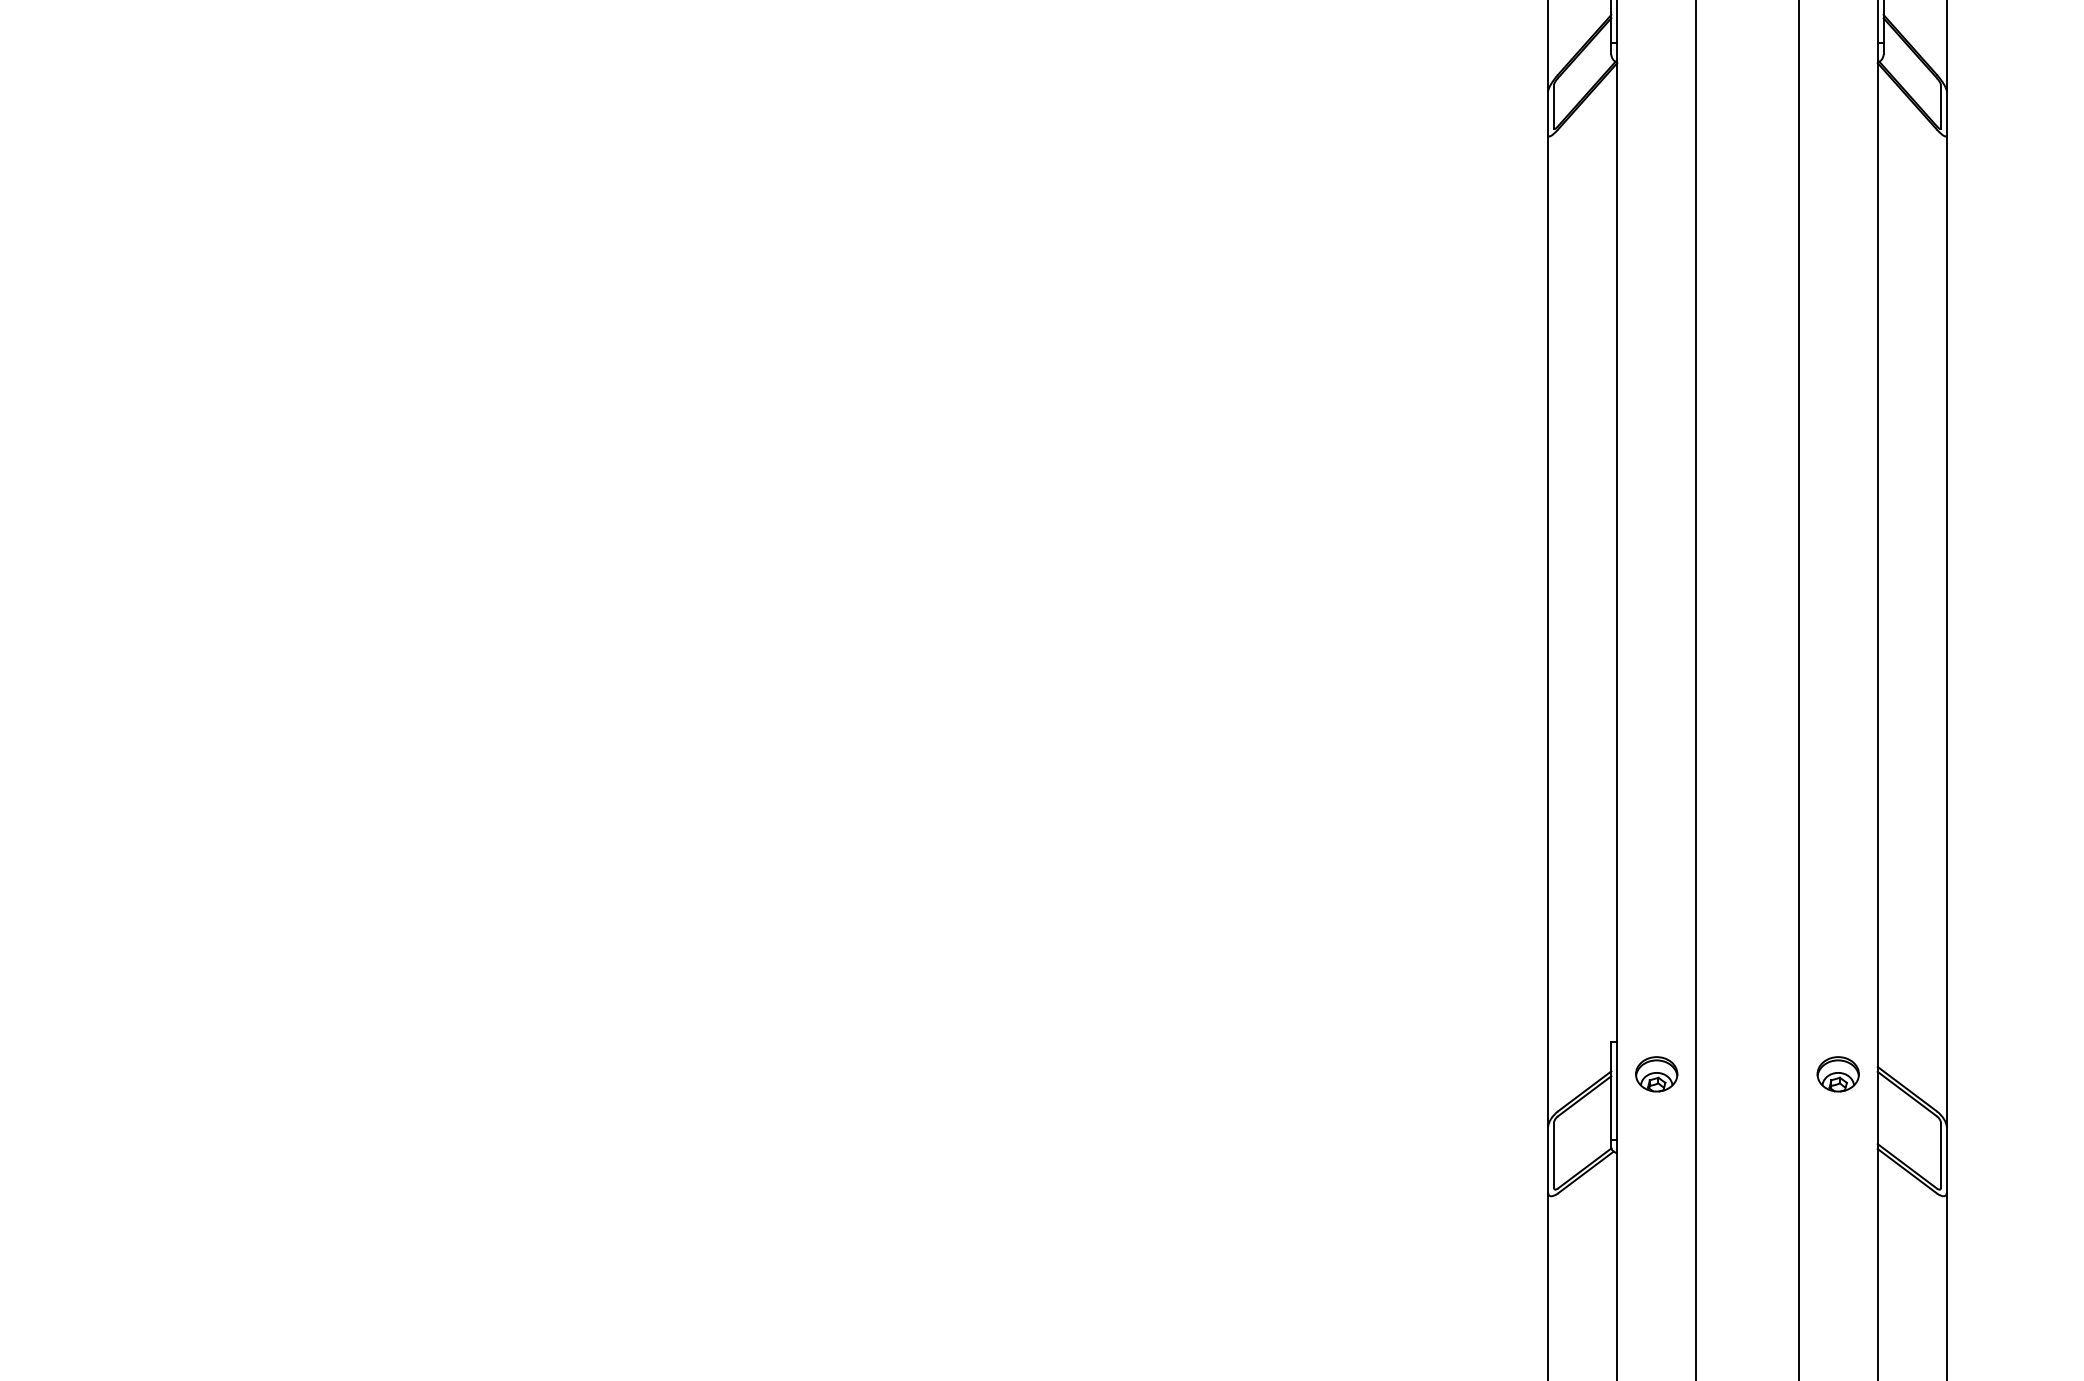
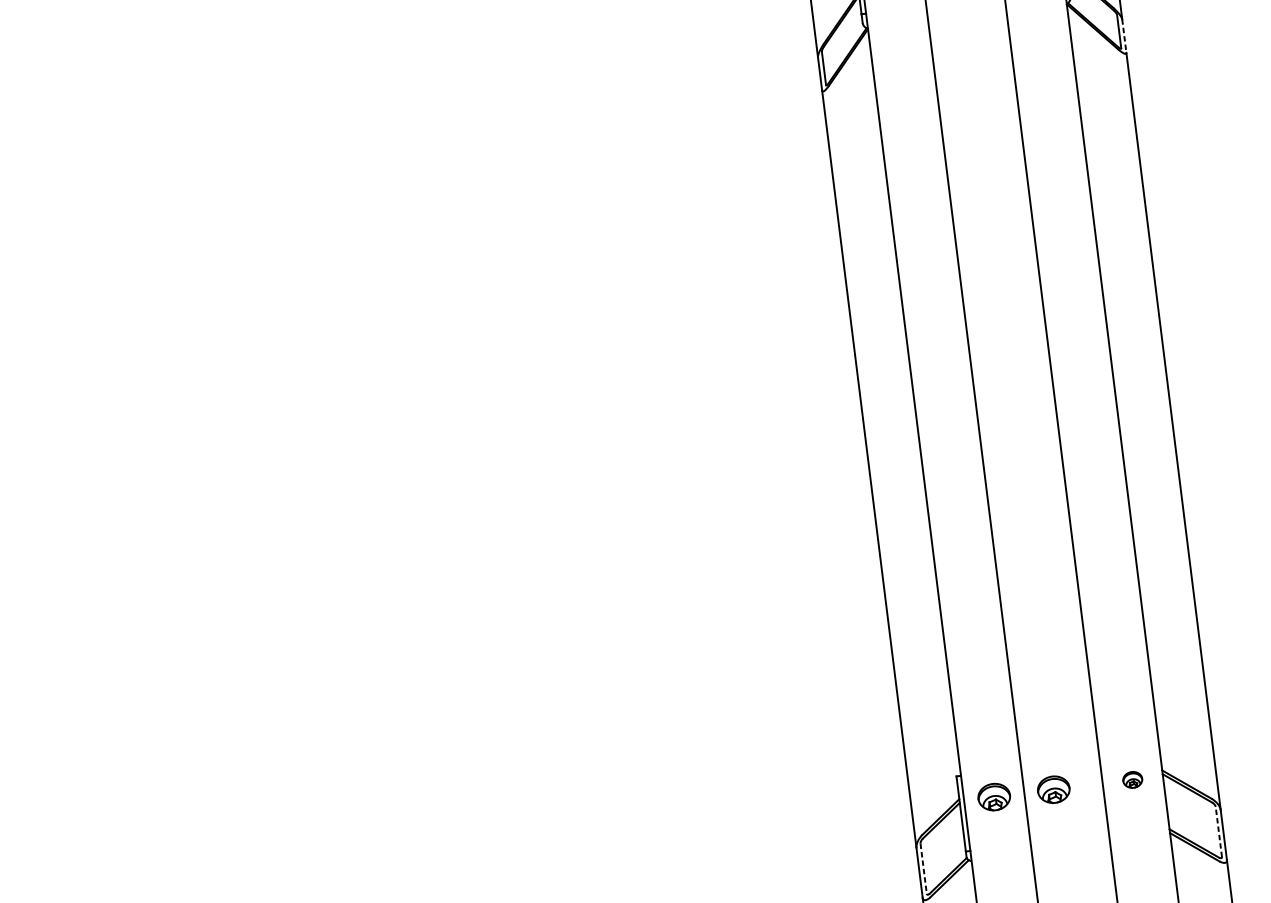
line: (1946, 113) -> (1124, 36), solid -> dashed
part: (1734, 1074) -> (1053, 789), added
part: (1837, 1074) -> (1132, 780), size x0.6
line: (1554, 1155) -> (923, 868), solid -> dashed
line: (1940, 1155) -> (1218, 832), solid -> dashed

